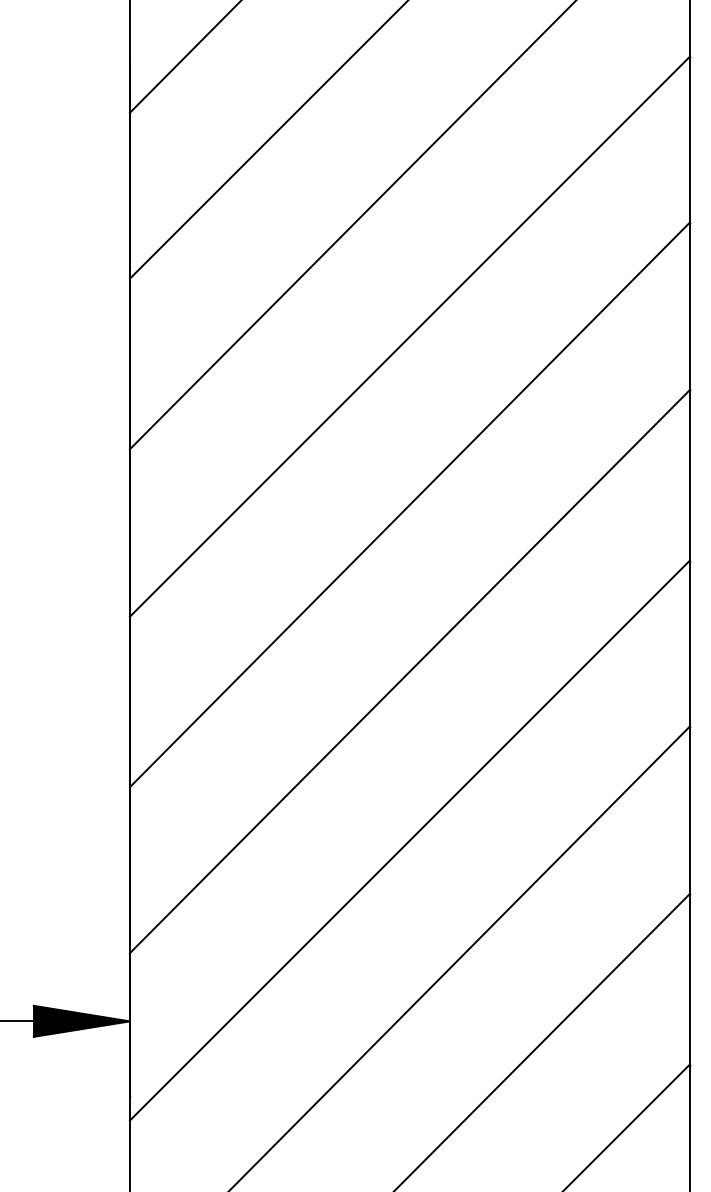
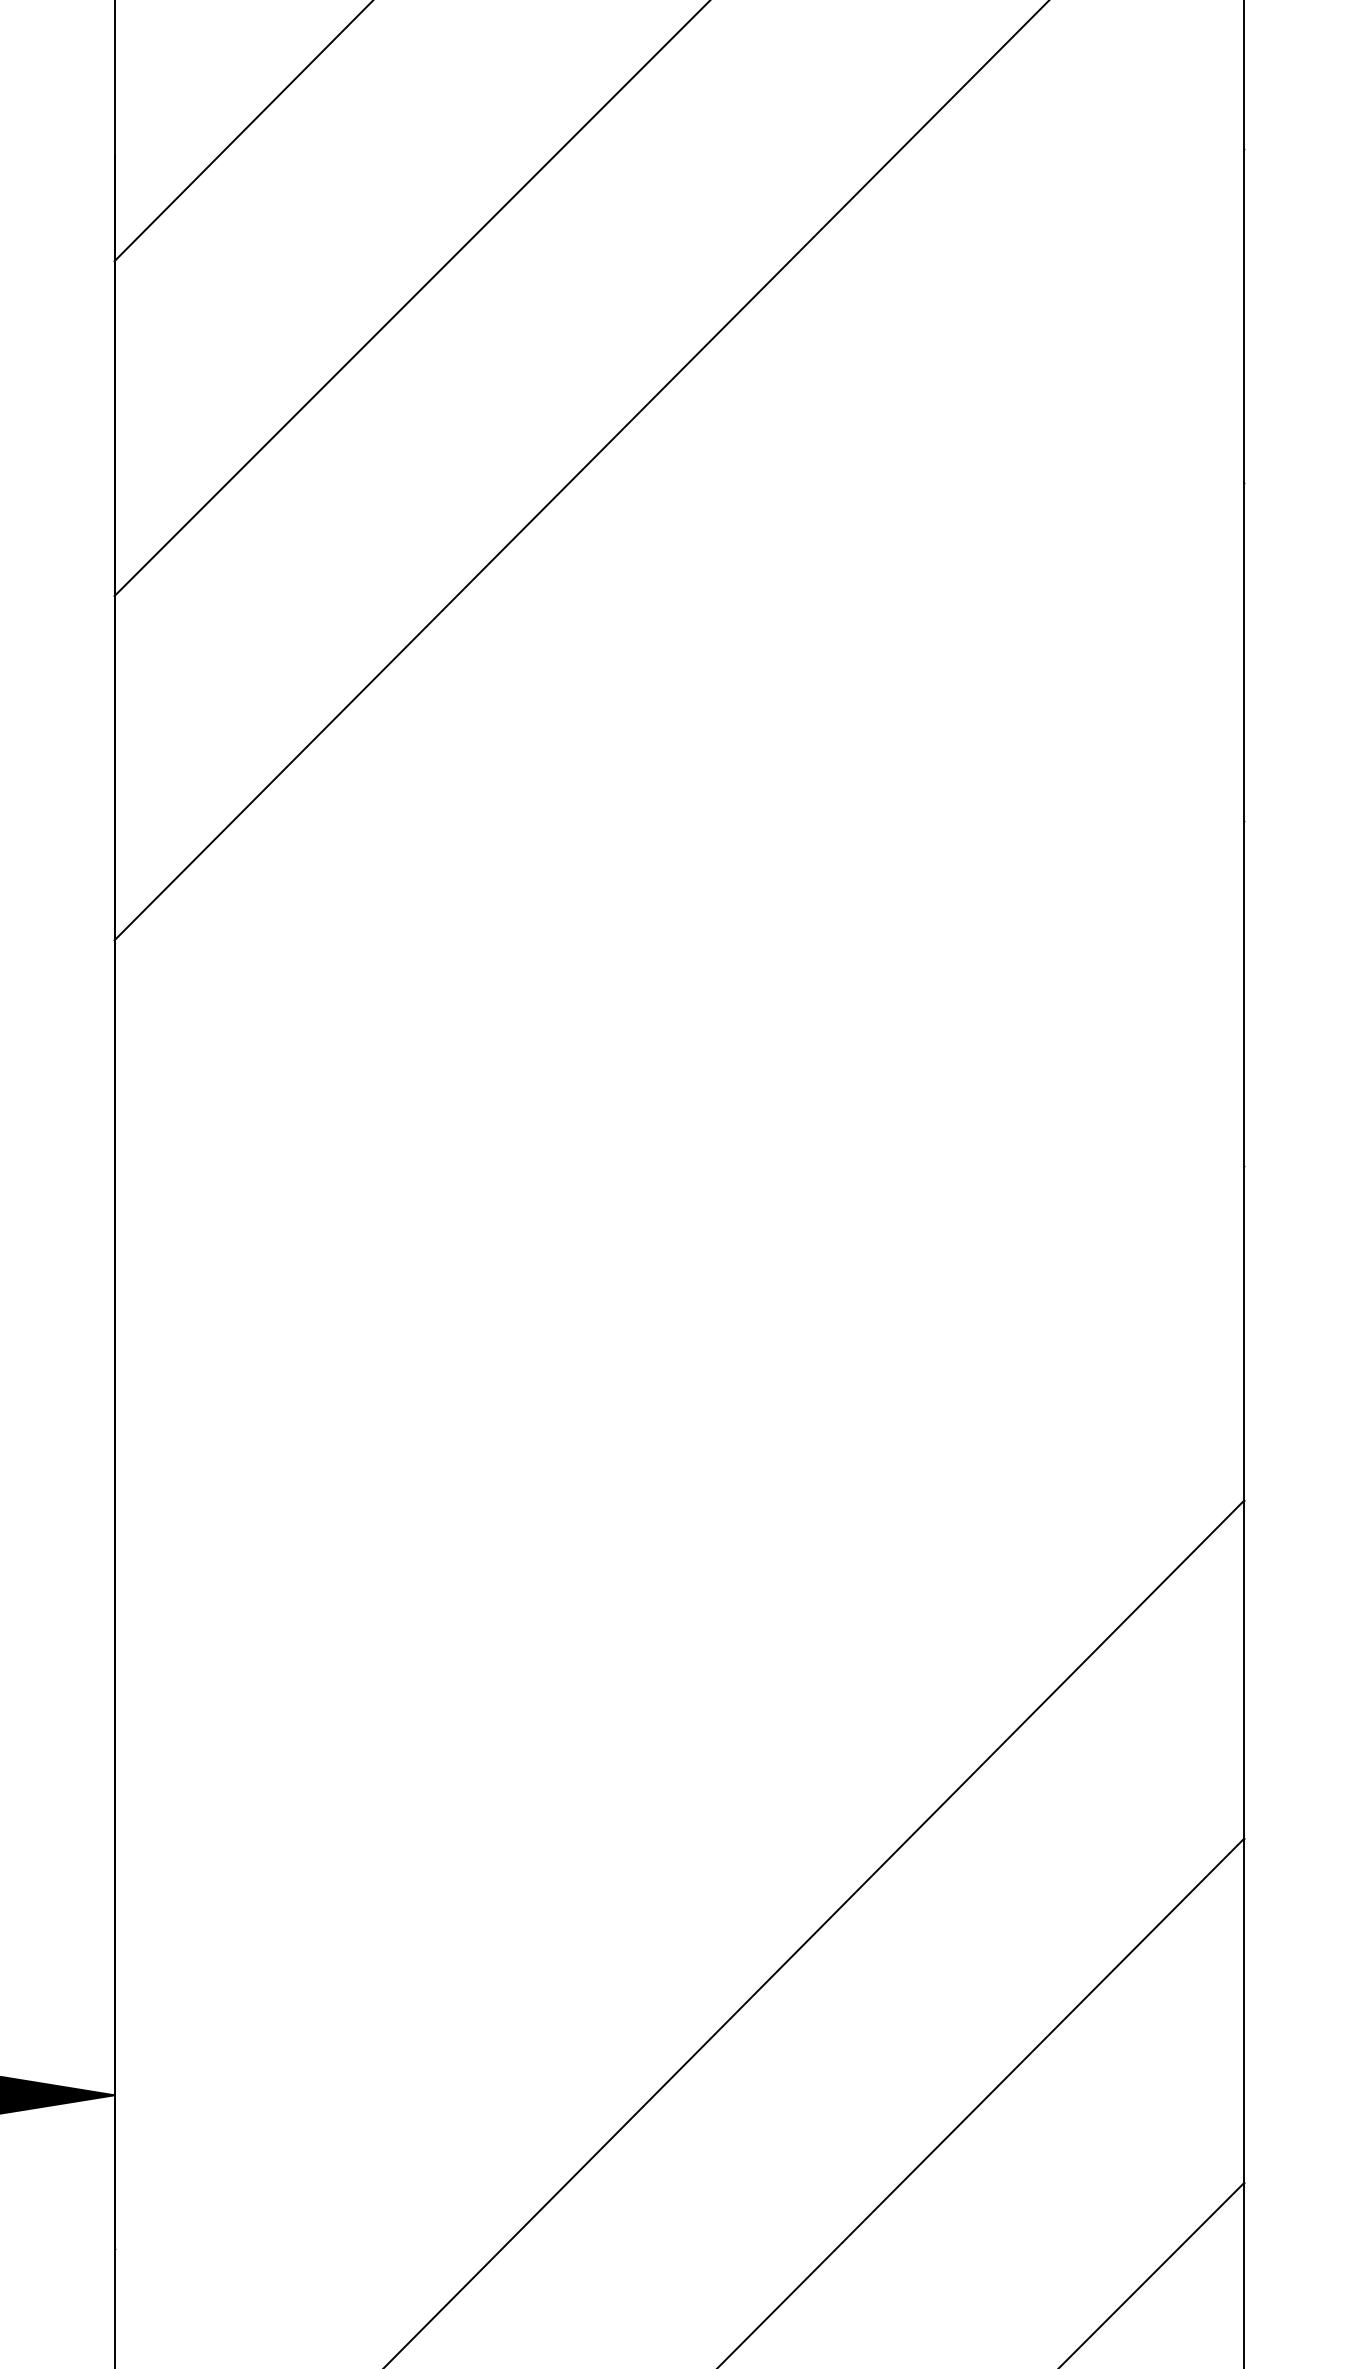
line: (409, 336) -> (678, 712), removed
line: (409, 504) -> (678, 1051), removed
line: (409, 671) -> (678, 1389), removed
line: (409, 840) -> (678, 1730), removed

